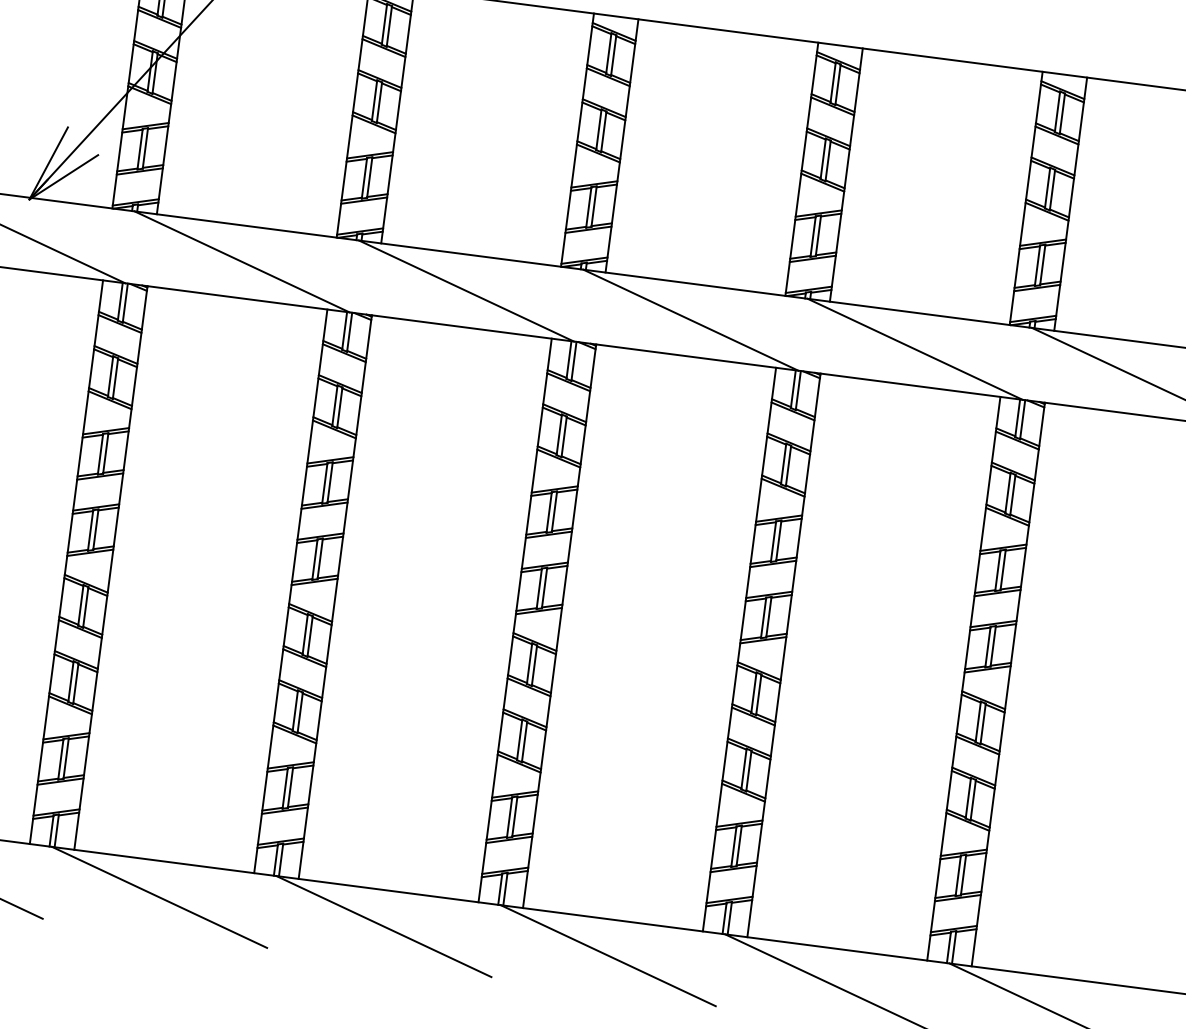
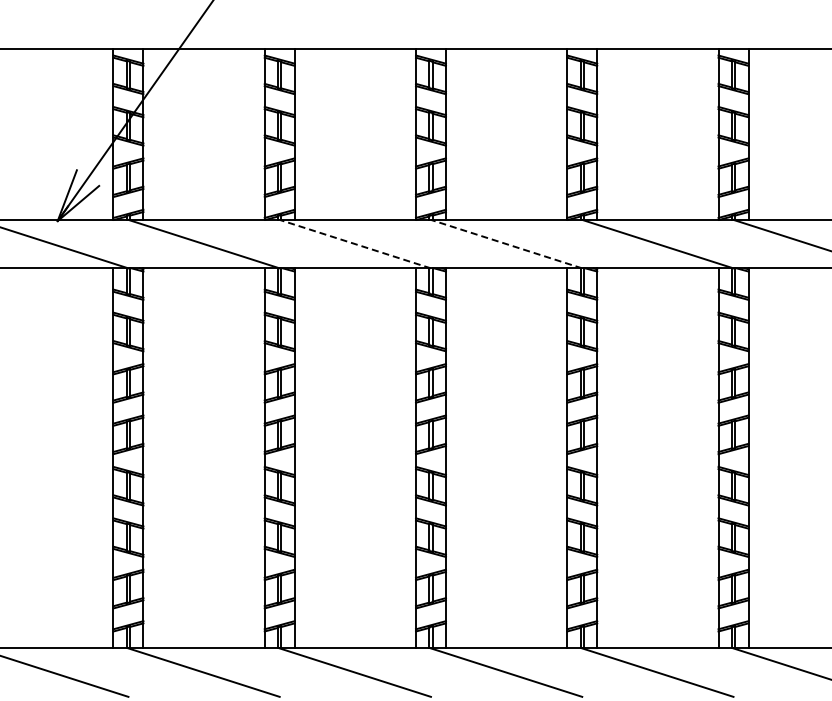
line: (465, 289) -> (354, 243), solid -> dashed
line: (690, 319) -> (506, 243), solid -> dashed

